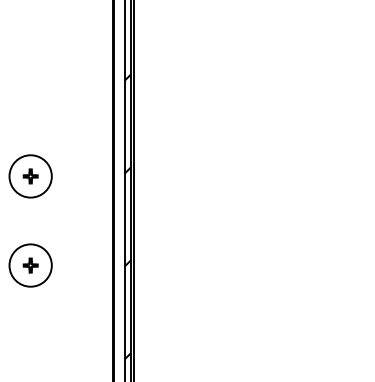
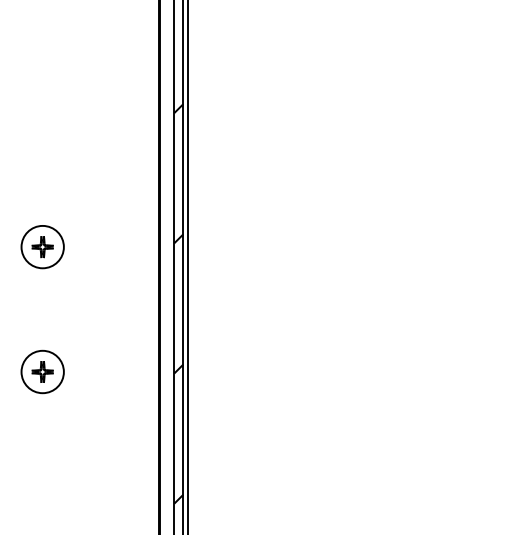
circle: (30, 176) -> (42, 246), size x0.71
circle: (30, 265) -> (42, 371), size x0.71

